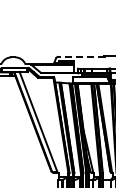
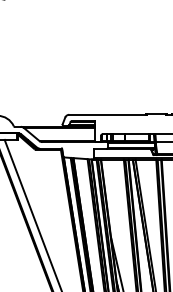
line: (81, 56) -> (107, 114), dashed -> solid

